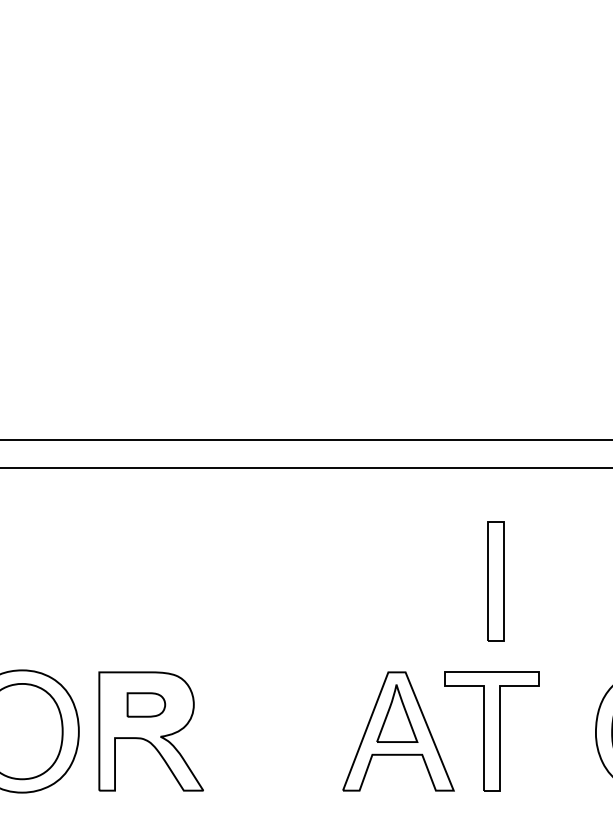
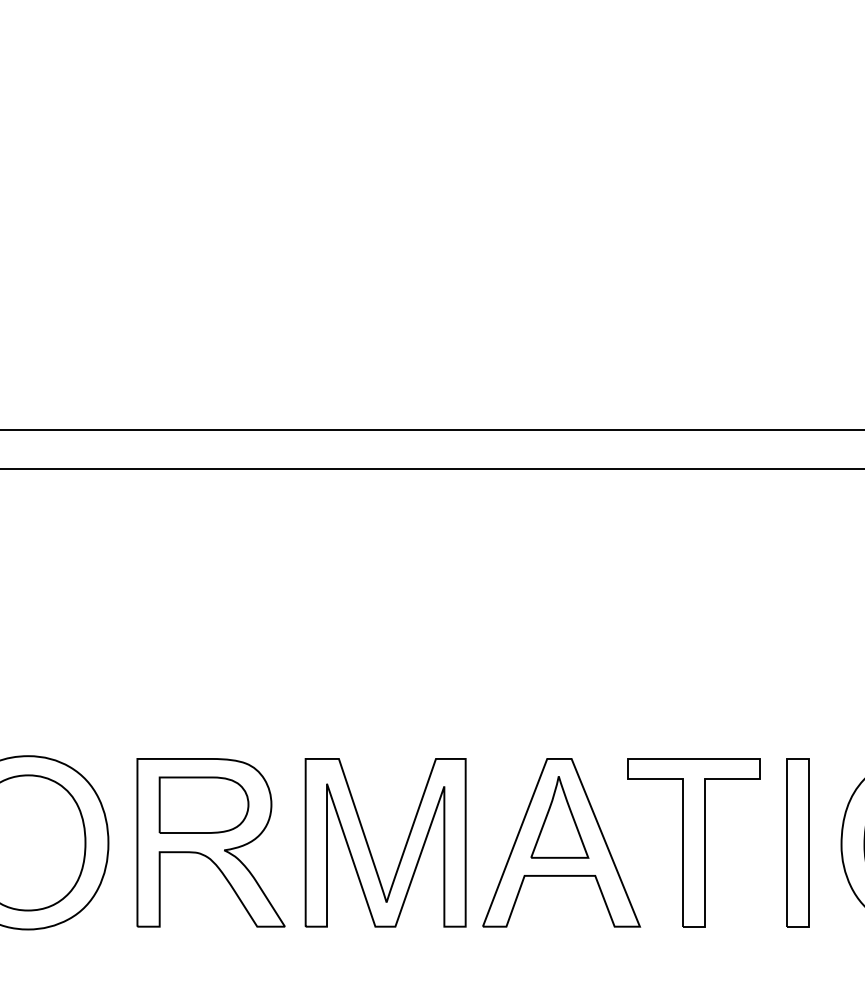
part: (495, 581) -> (796, 842), moved
part: (146, 704) -> (204, 804), size x1.67
part: (263, 734) -> (370, 847), added

